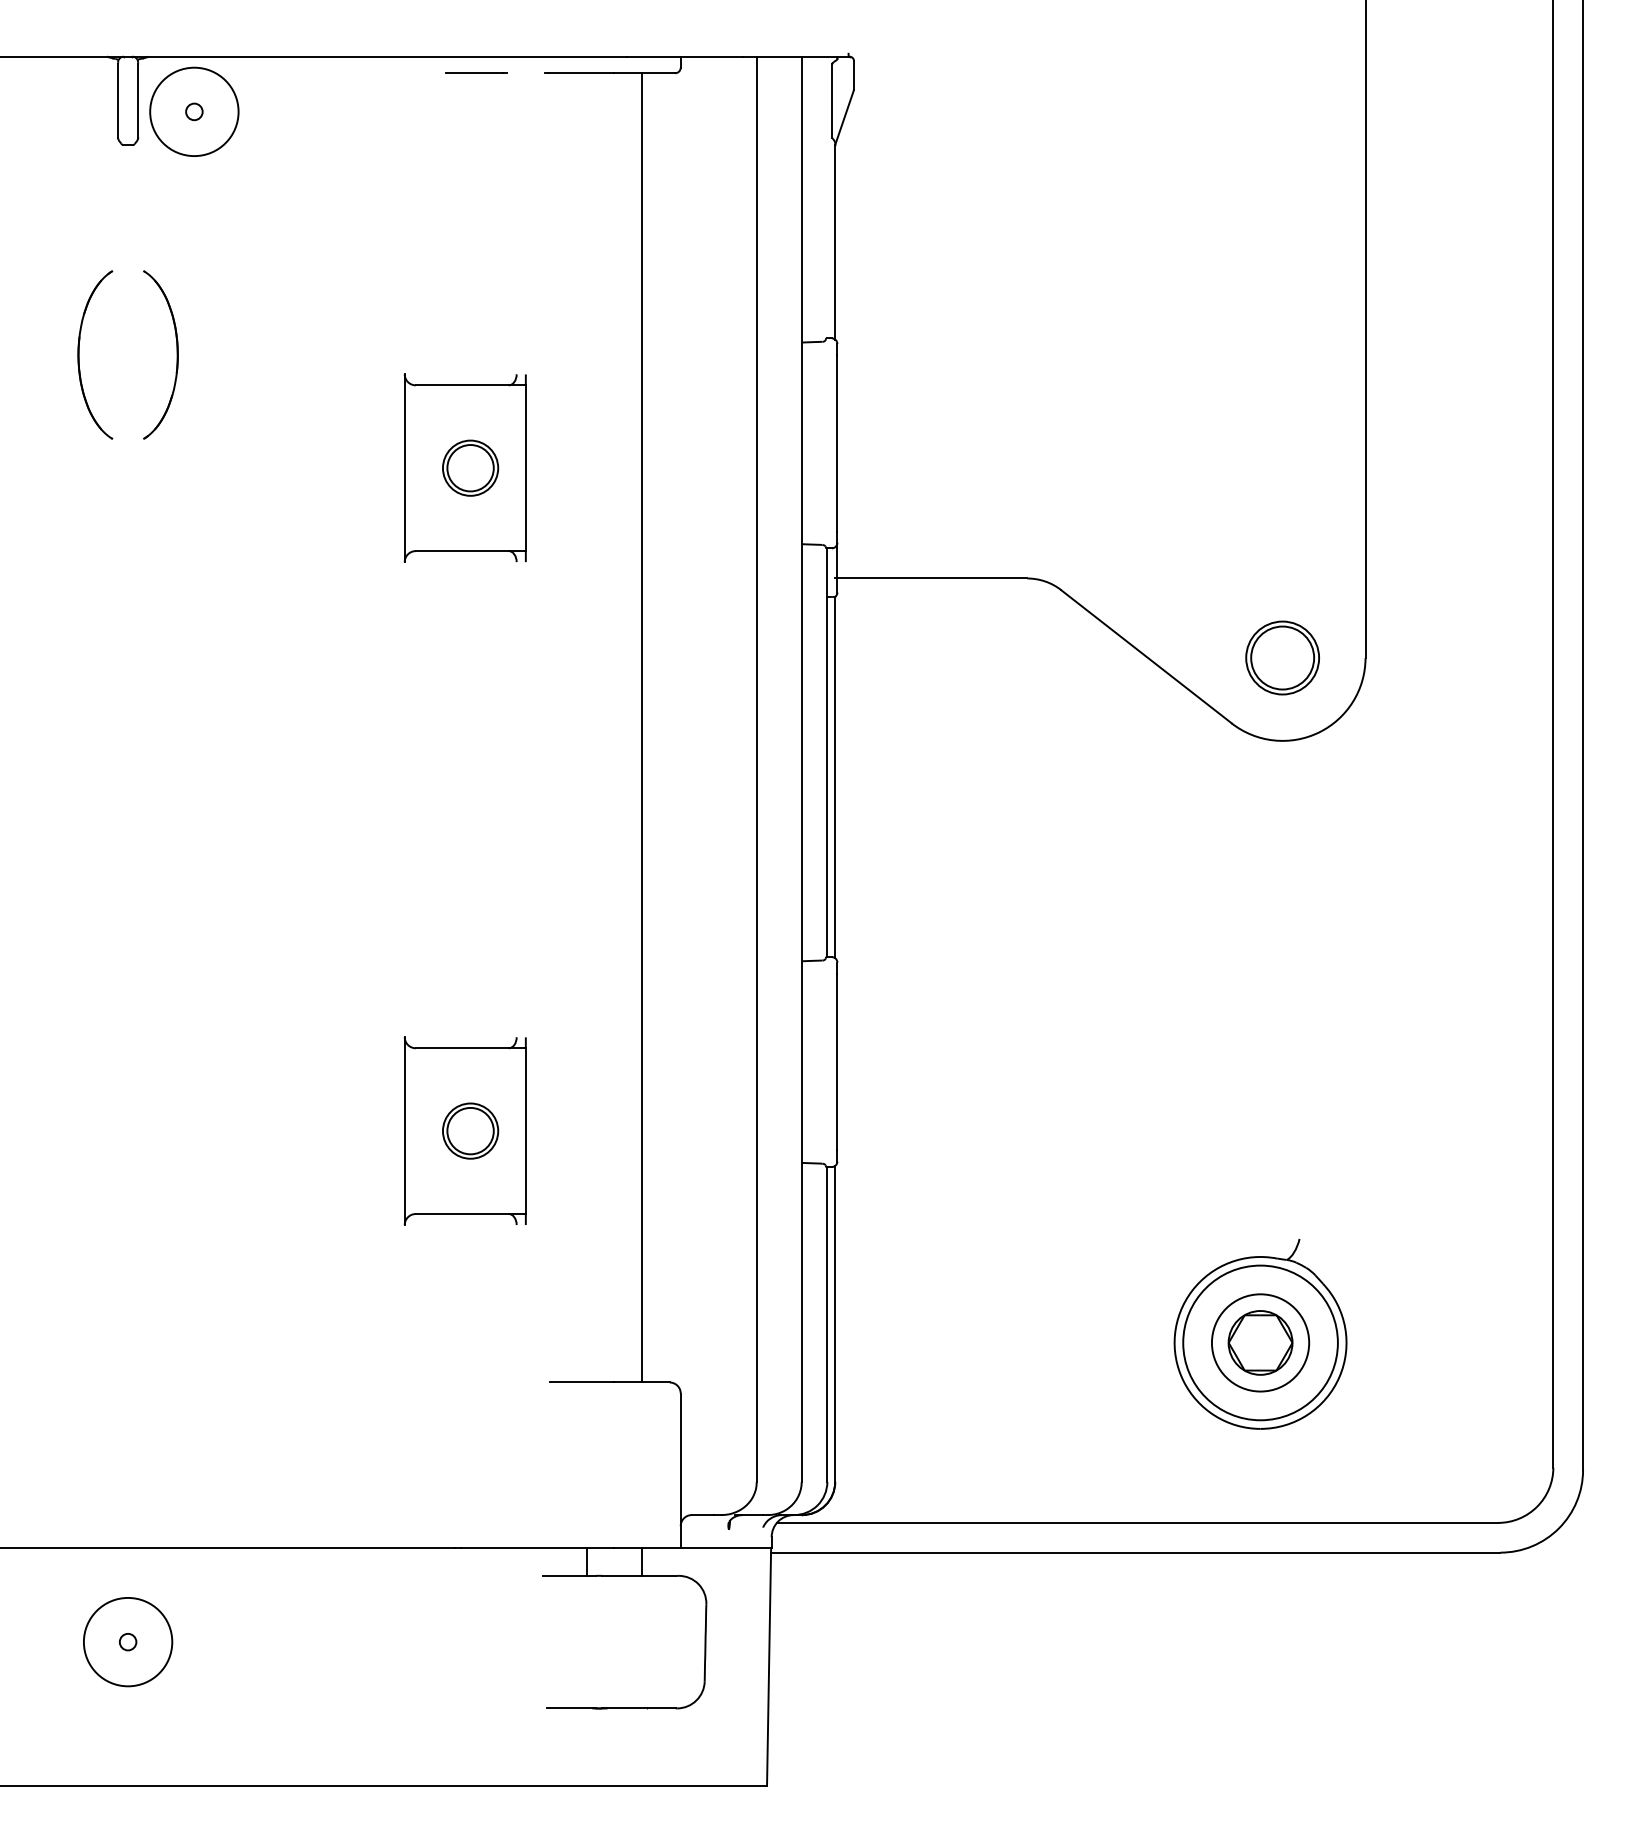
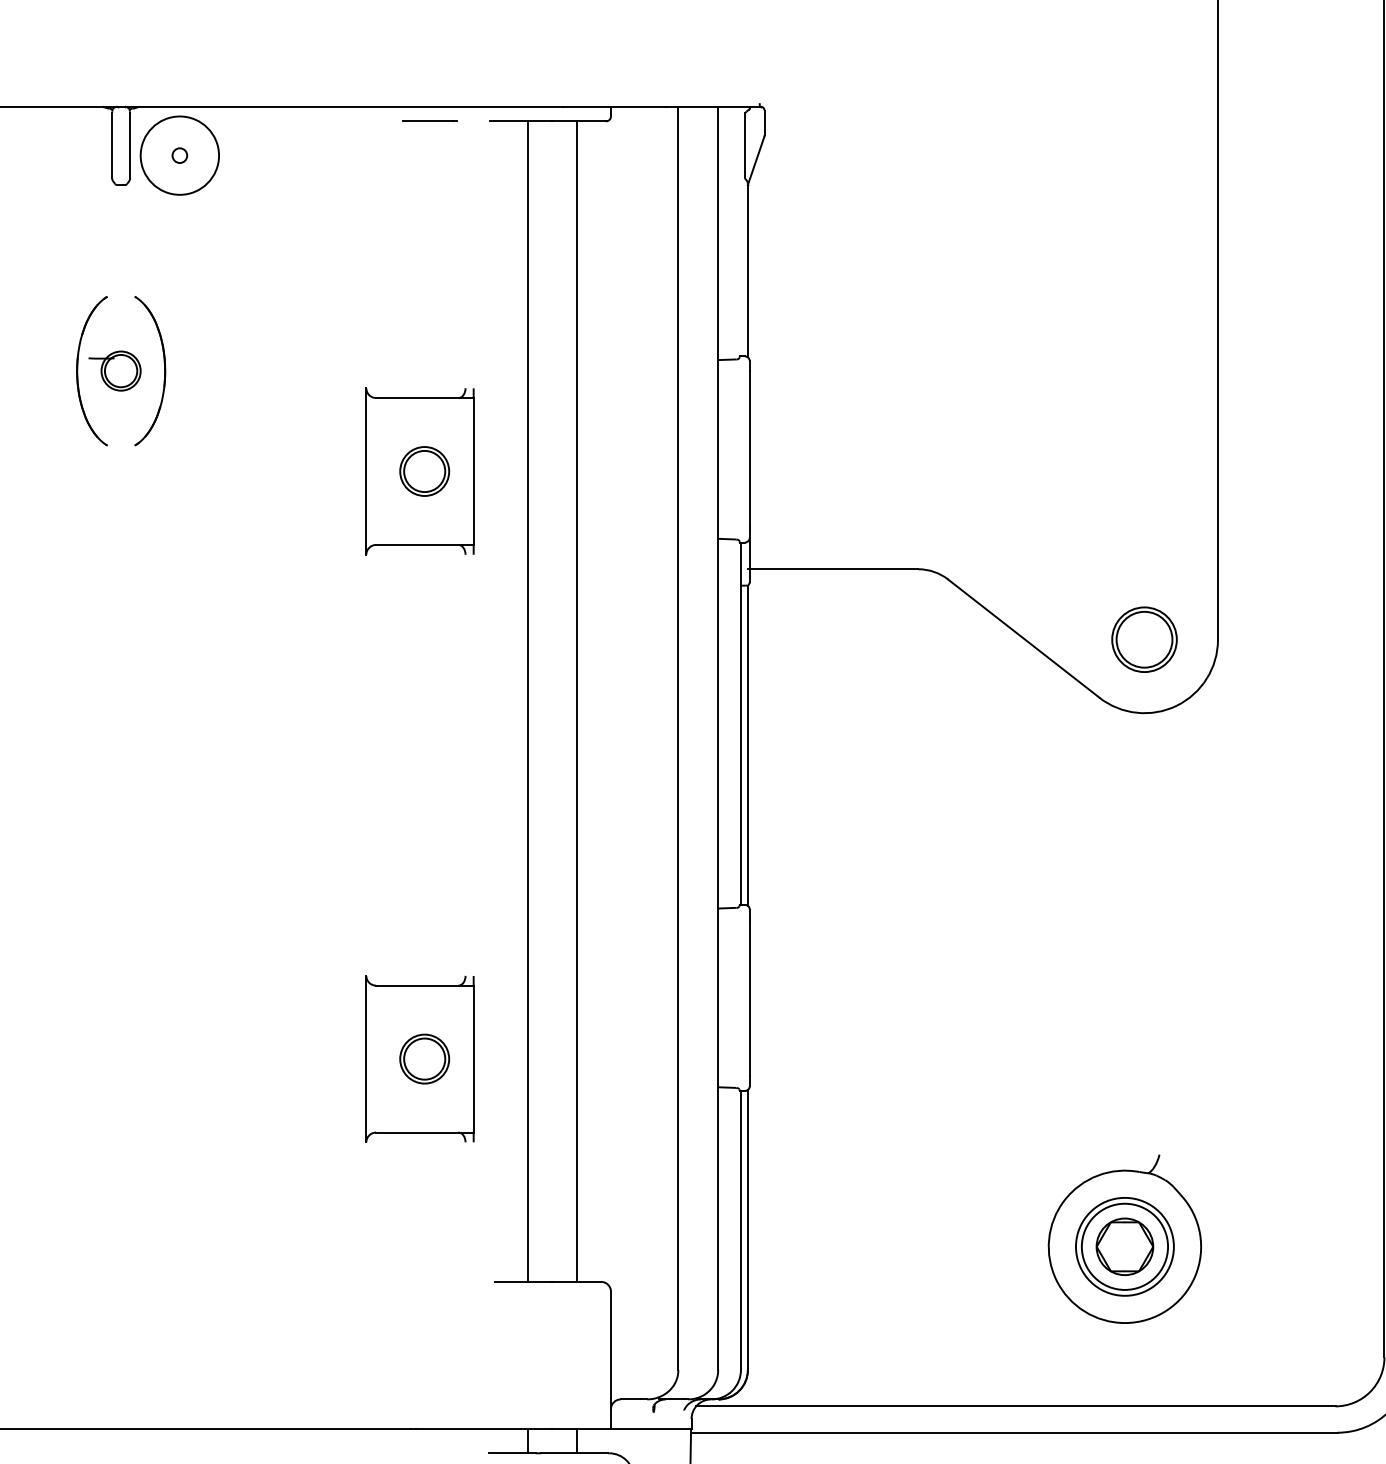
part: (121, 354) -> (115, 370), added
line: (586, 727) -> (527, 701), added
circle: (1260, 1342) -> (1124, 1246), size x0.71

